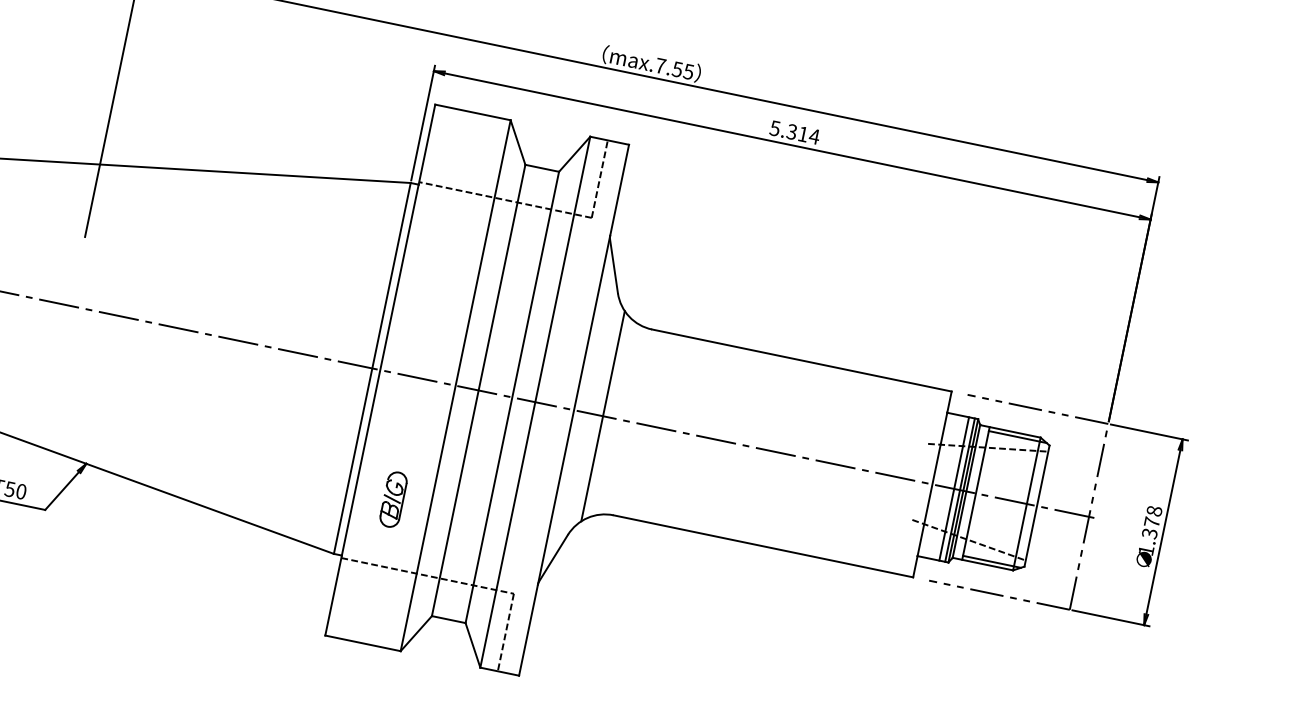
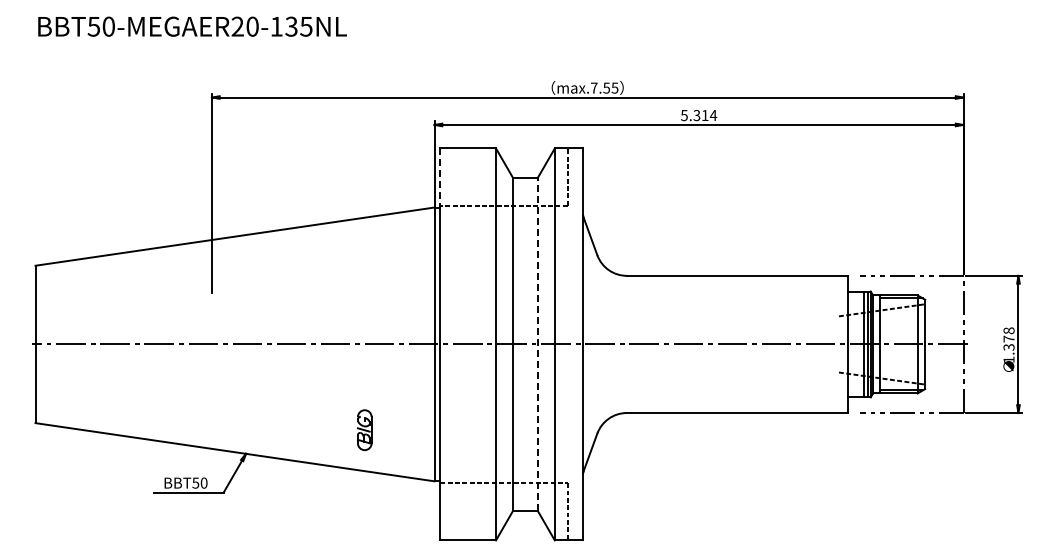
line: (426, 145) -> (440, 178), solid -> dashed
line: (511, 397) -> (537, 344), solid -> dashed
line: (602, 416) -> (604, 344), removed
part: (393, 498) -> (364, 429), moved

